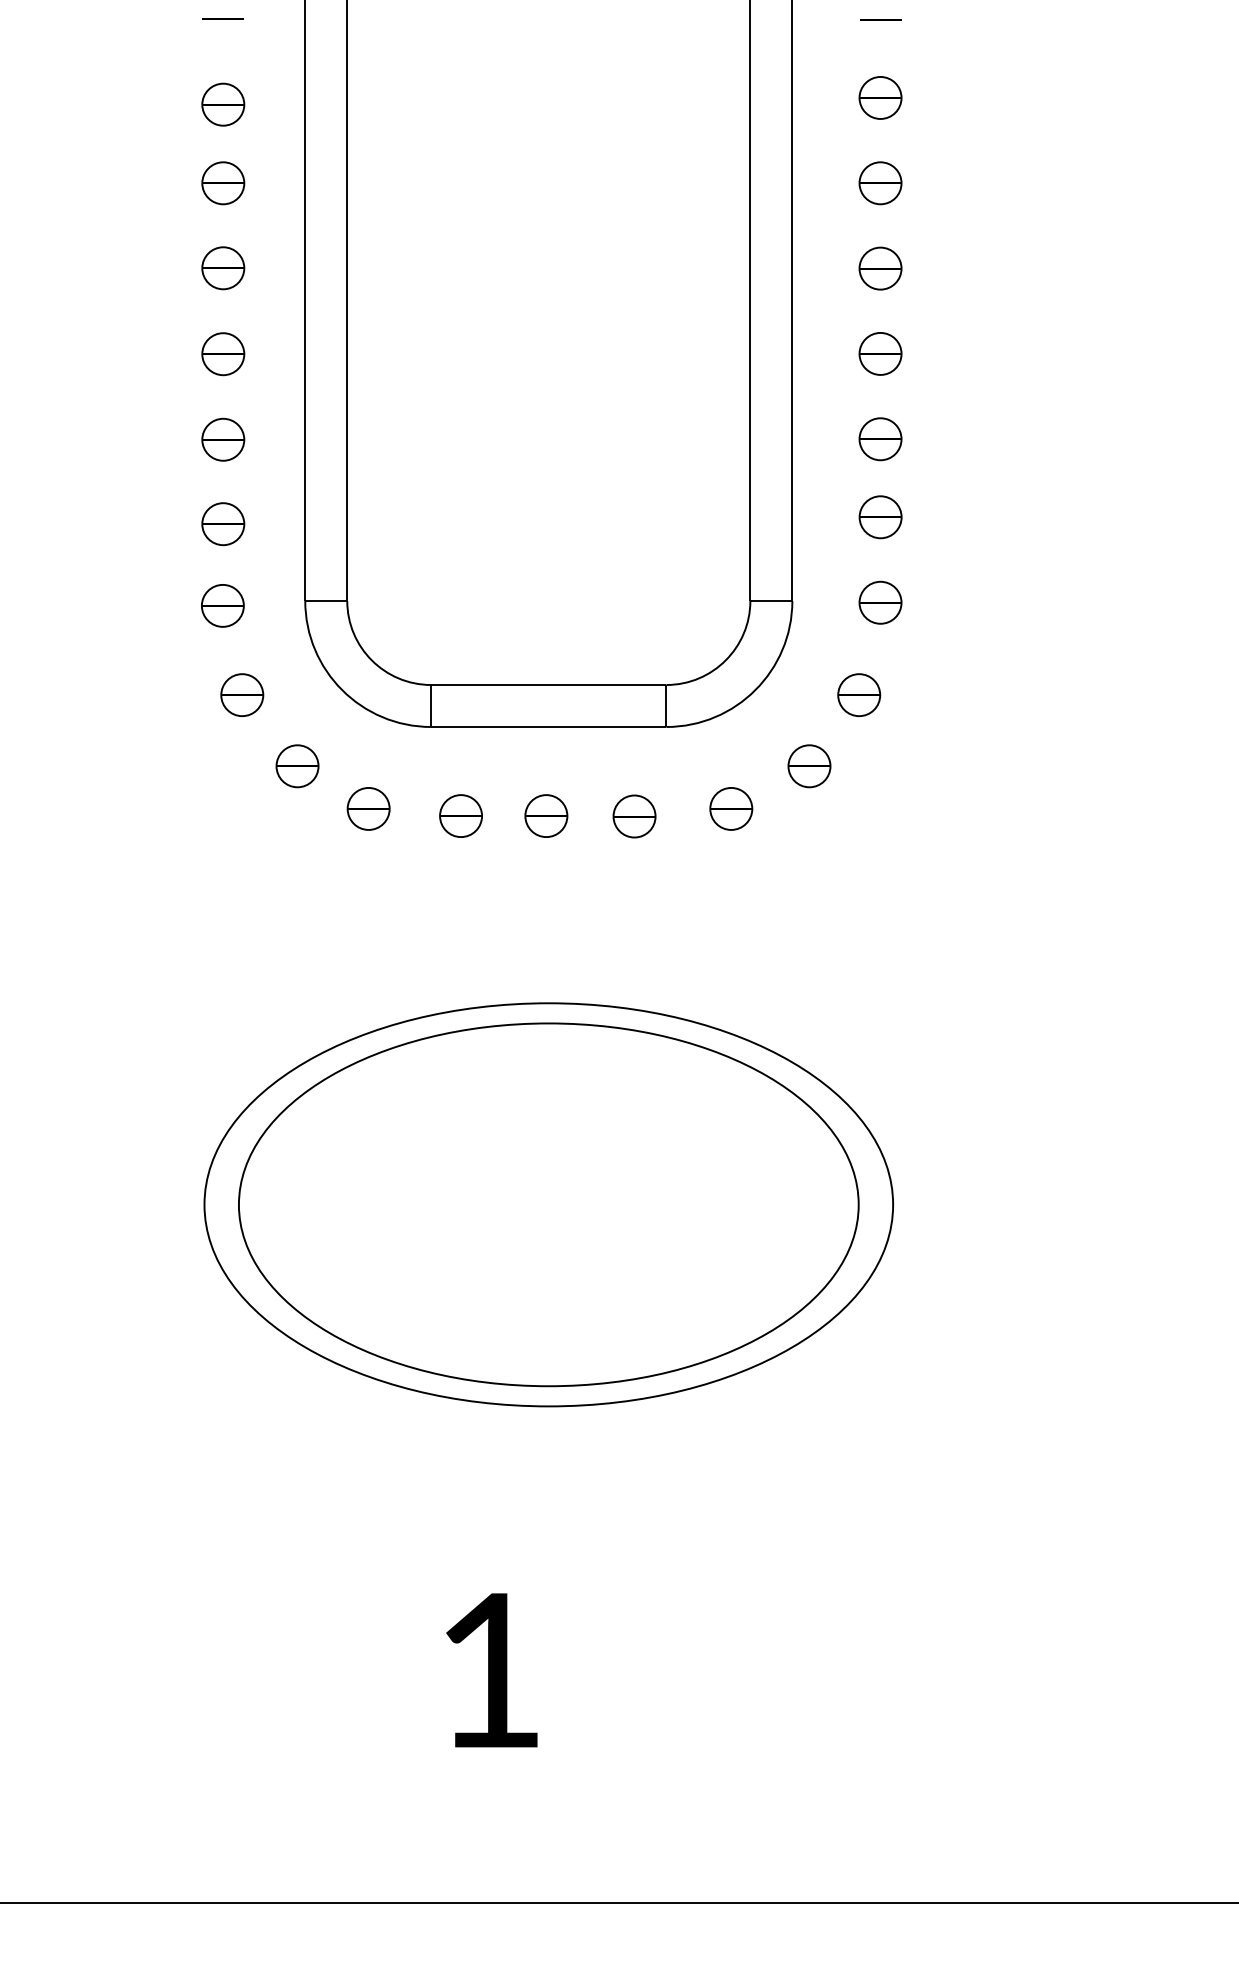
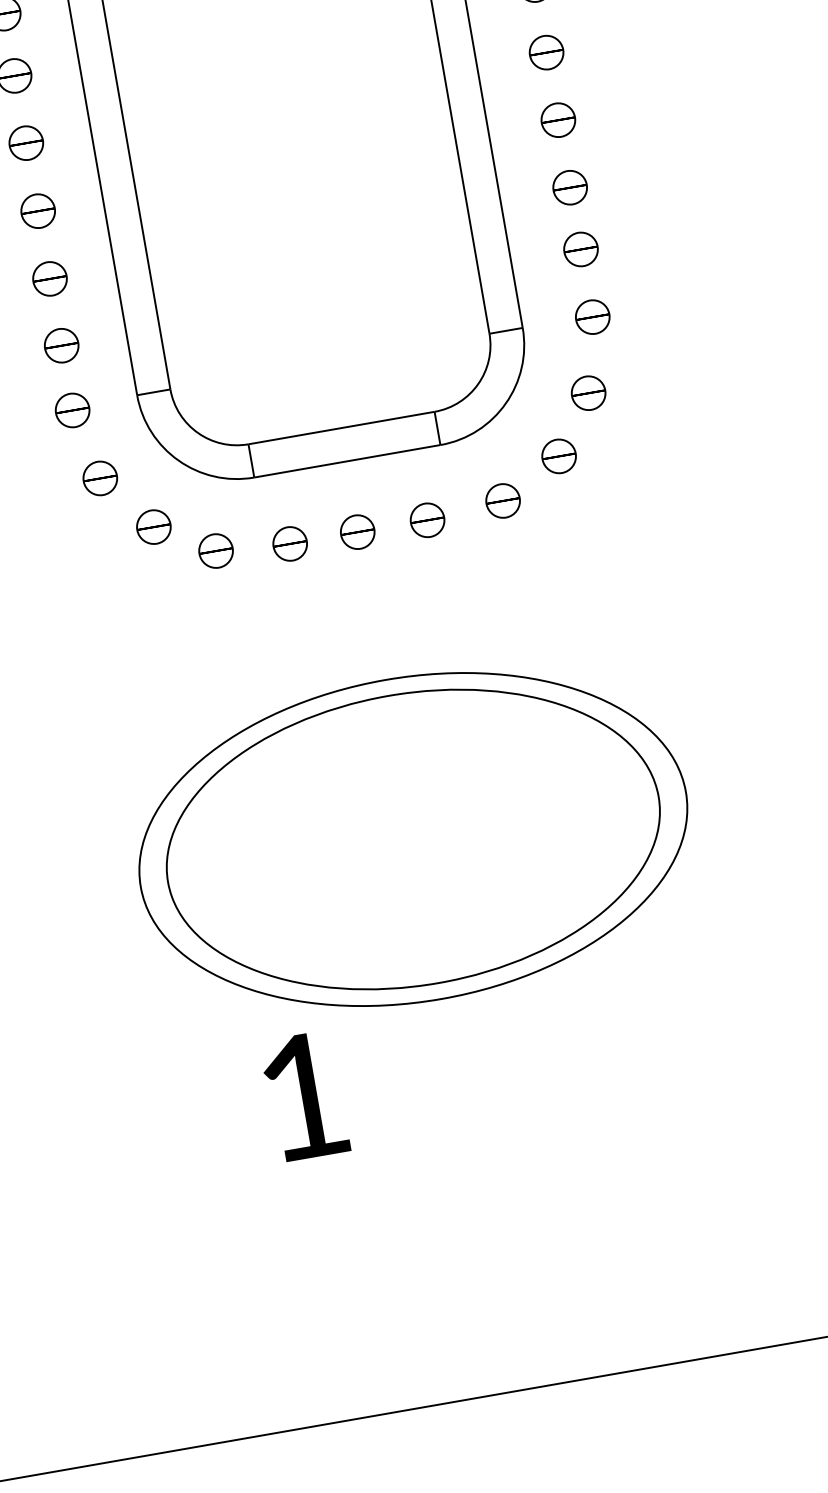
text: (491, 1670) -> (304, 1096), moved

